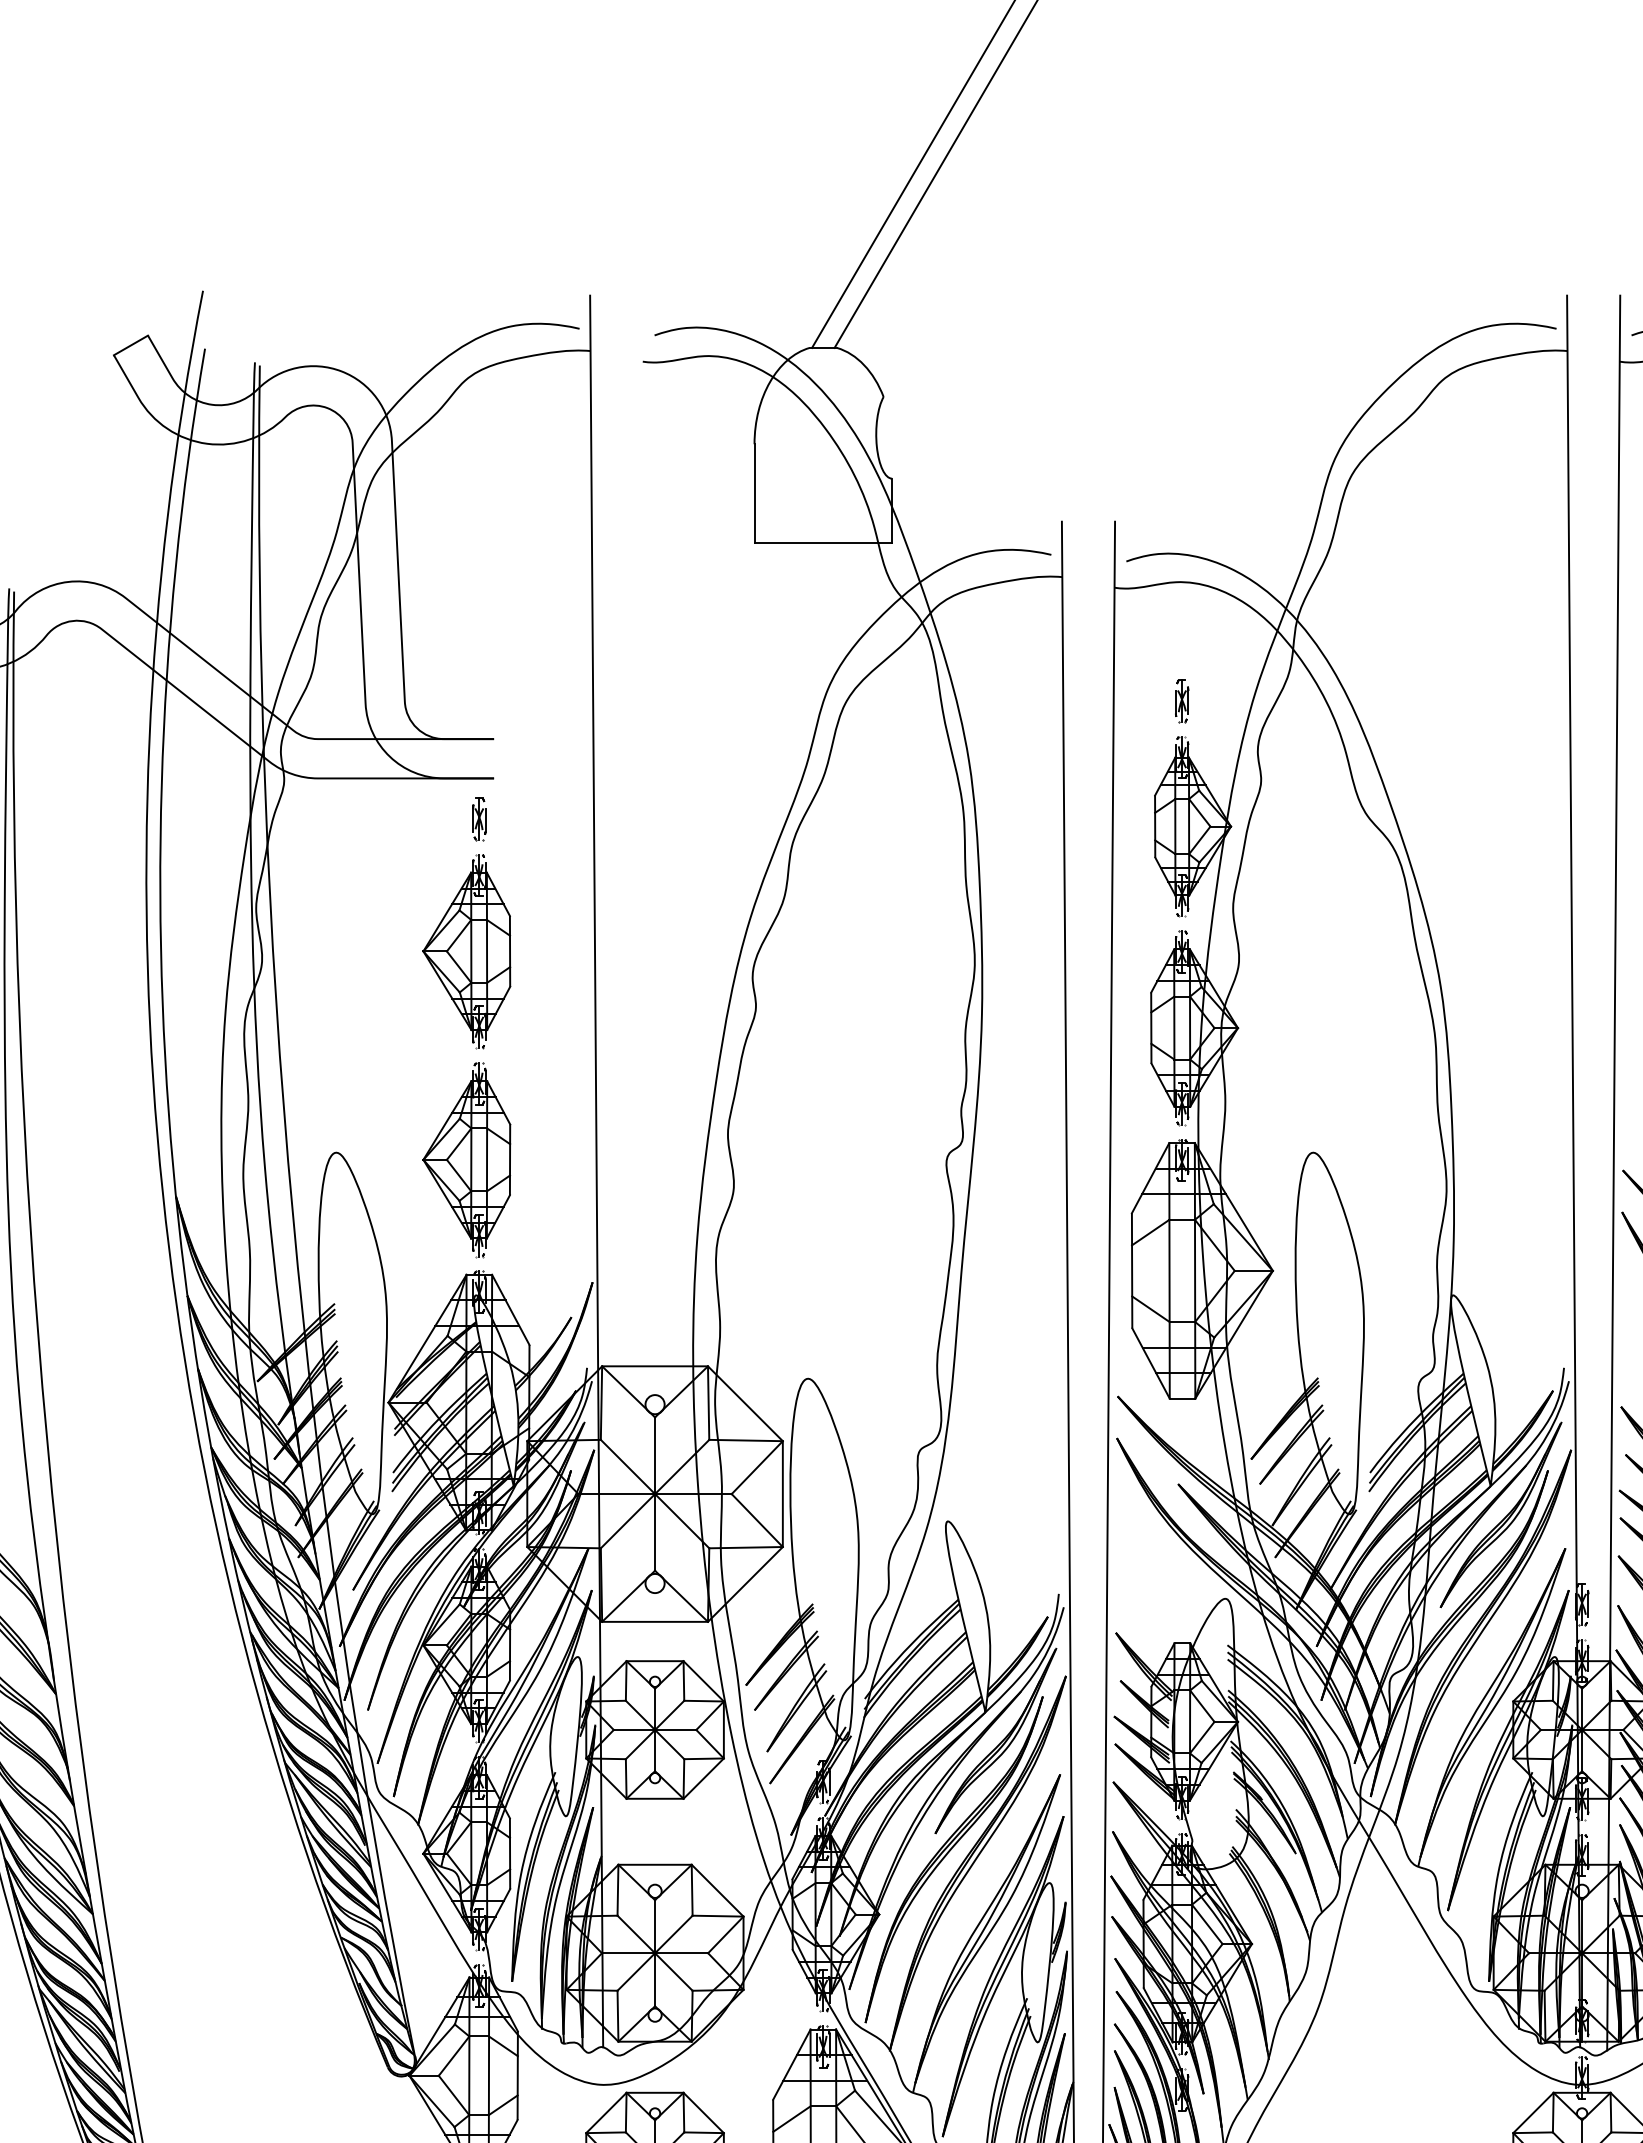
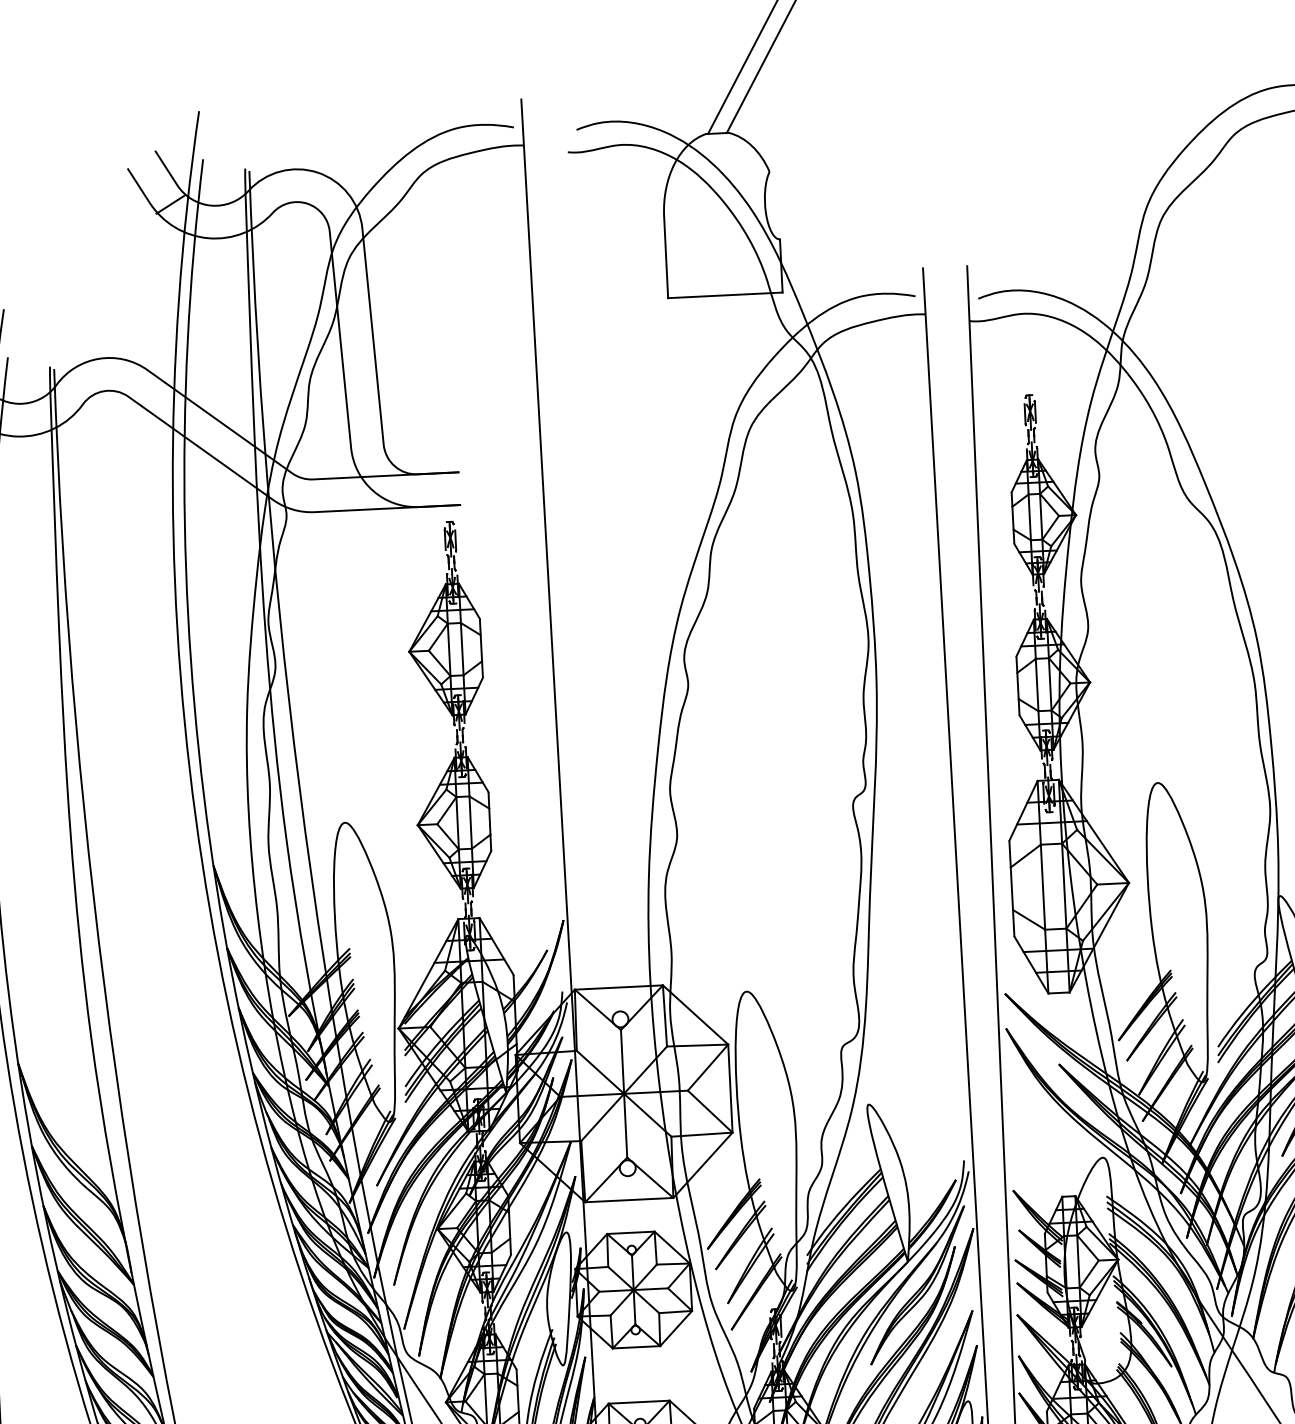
line: (130, 345) -> (169, 204), moved

